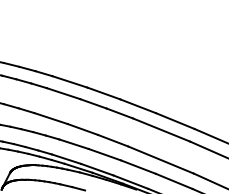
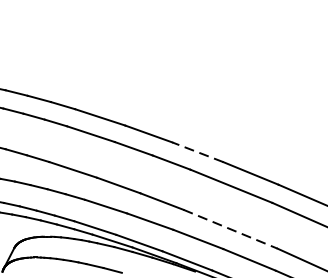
line: (137, 106) -> (196, 152), solid -> dashed
line: (160, 160) -> (229, 229), solid -> dashed

